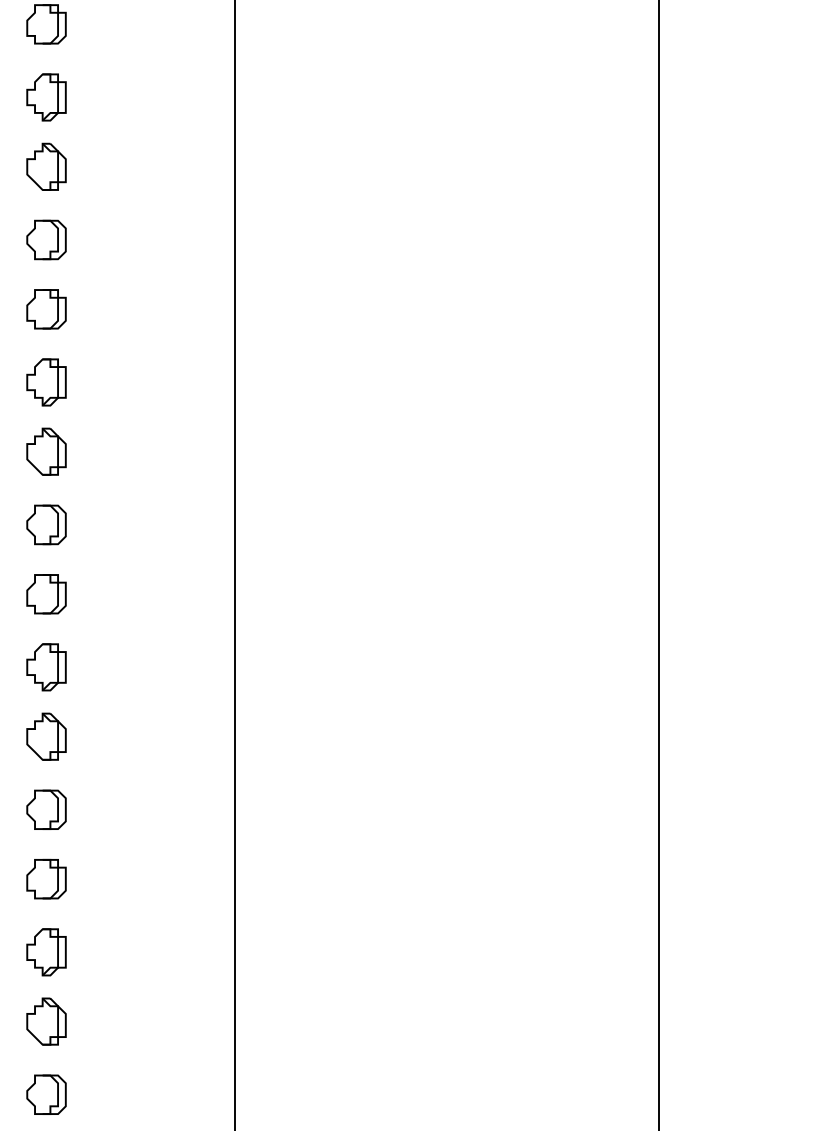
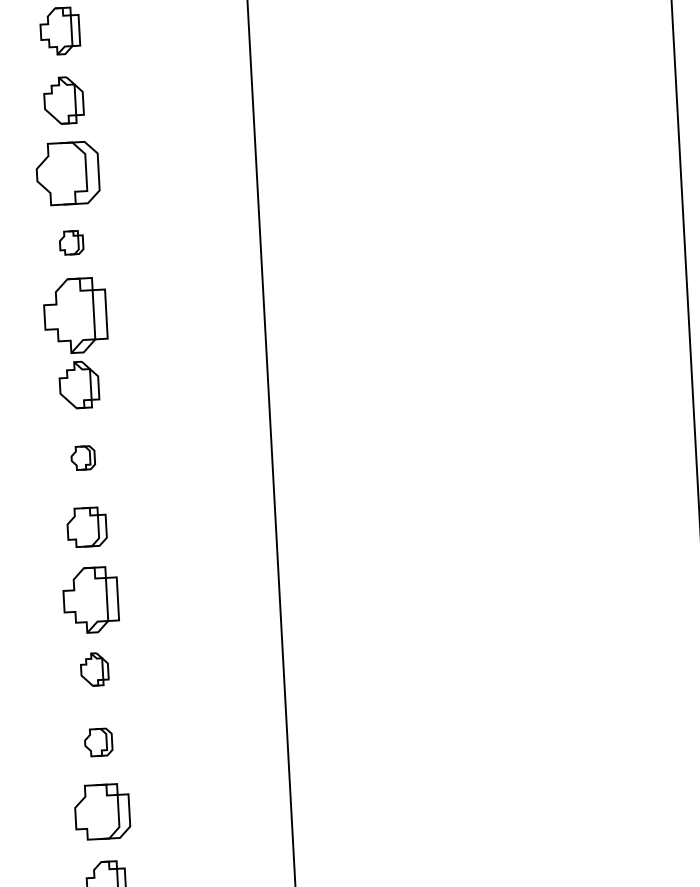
part: (46, 239) -> (67, 173), size x1.6
part: (46, 309) -> (71, 242), size x0.6
part: (46, 382) -> (75, 315), size x1.6
part: (46, 524) -> (83, 457), size x0.6
part: (46, 667) -> (90, 600), size x1.4
part: (46, 736) -> (94, 669), size x0.7
part: (46, 809) -> (98, 742), size x0.7
part: (46, 878) -> (102, 811), size x1.4

